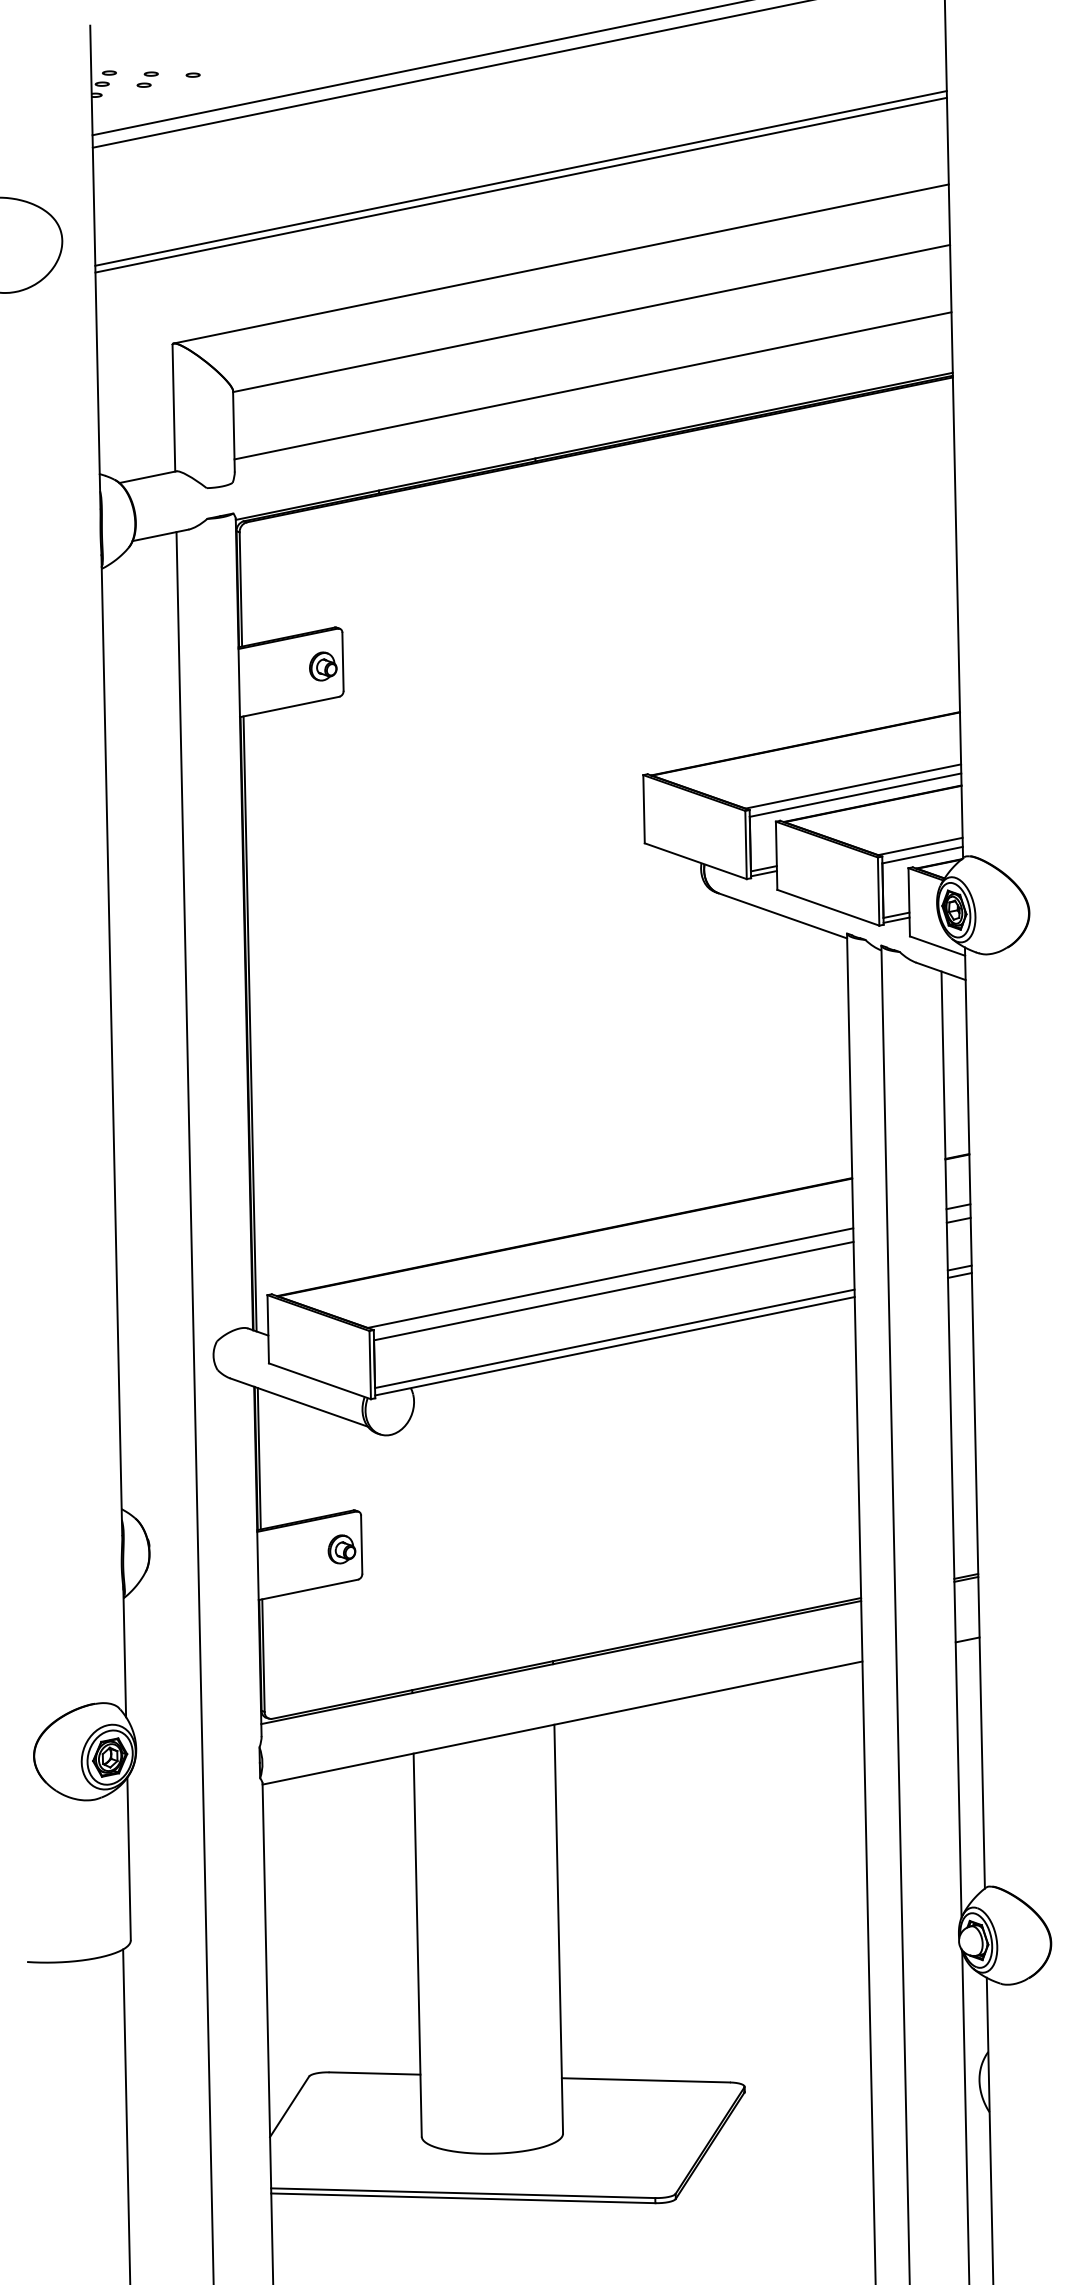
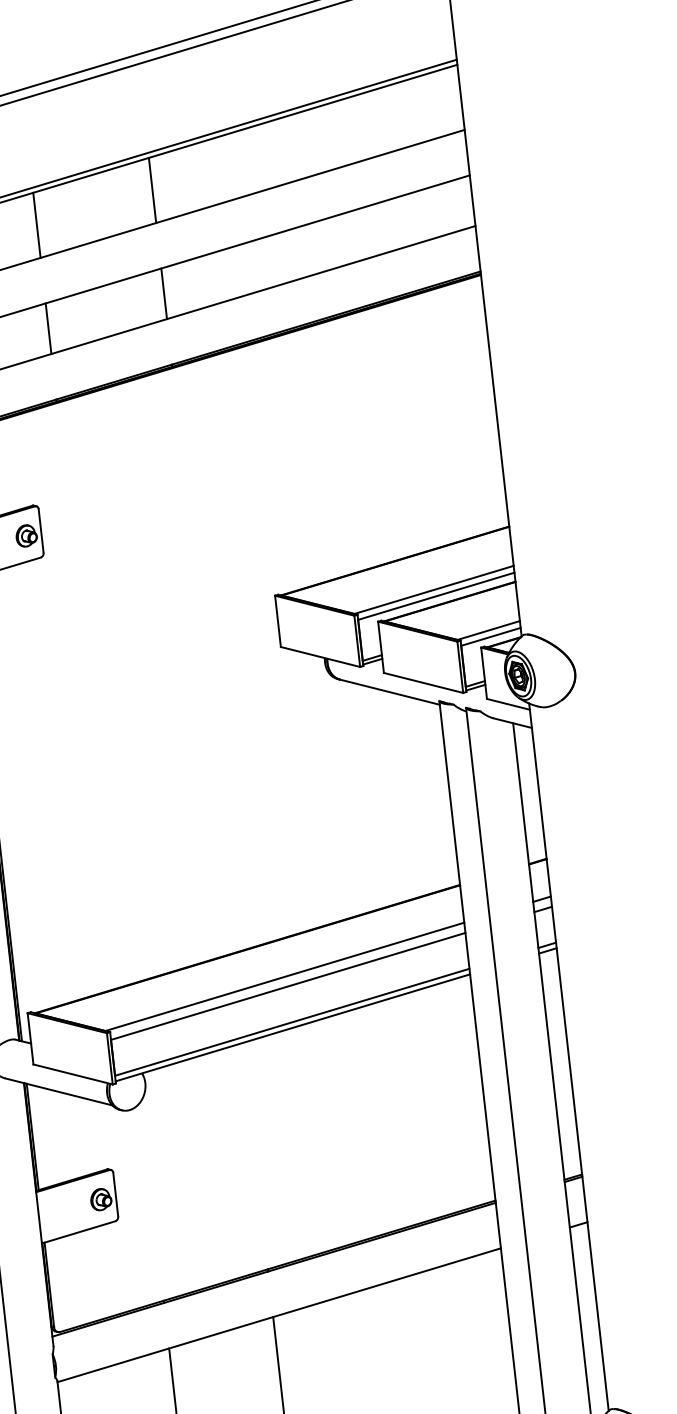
line: (530, 226) -> (152, 190), added
line: (374, 258) -> (37, 225), added
line: (533, 363) -> (164, 293), added
line: (376, 396) -> (48, 328), added

